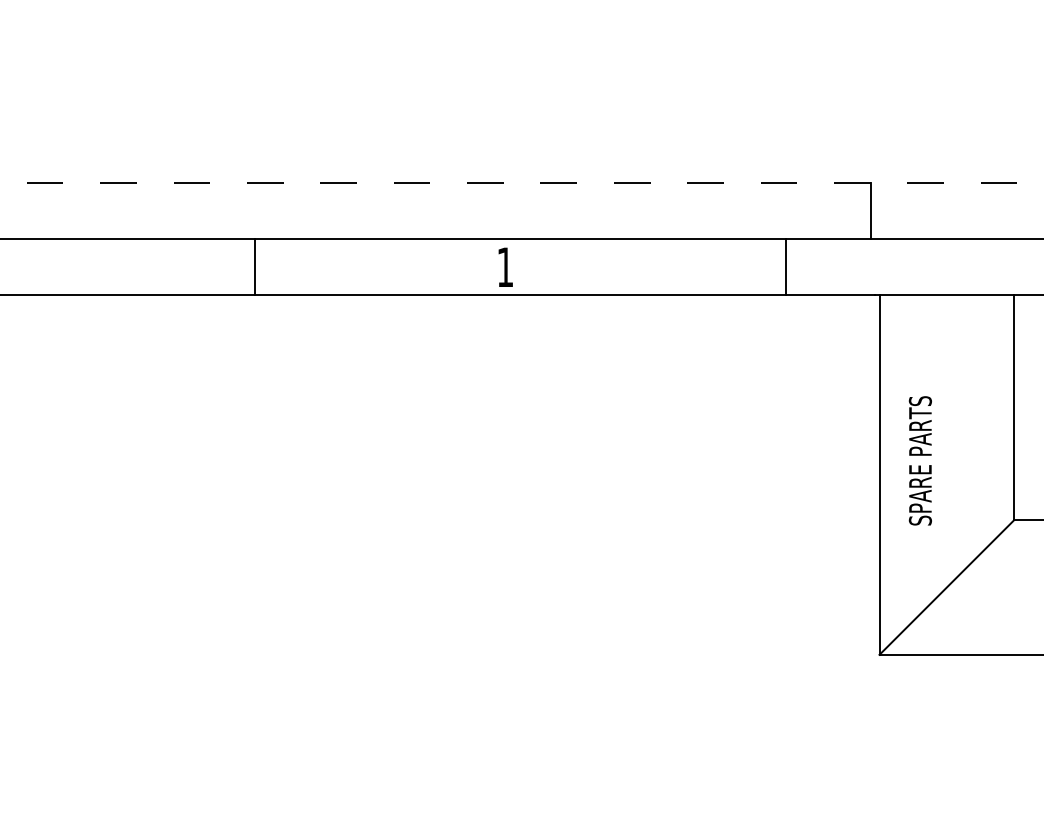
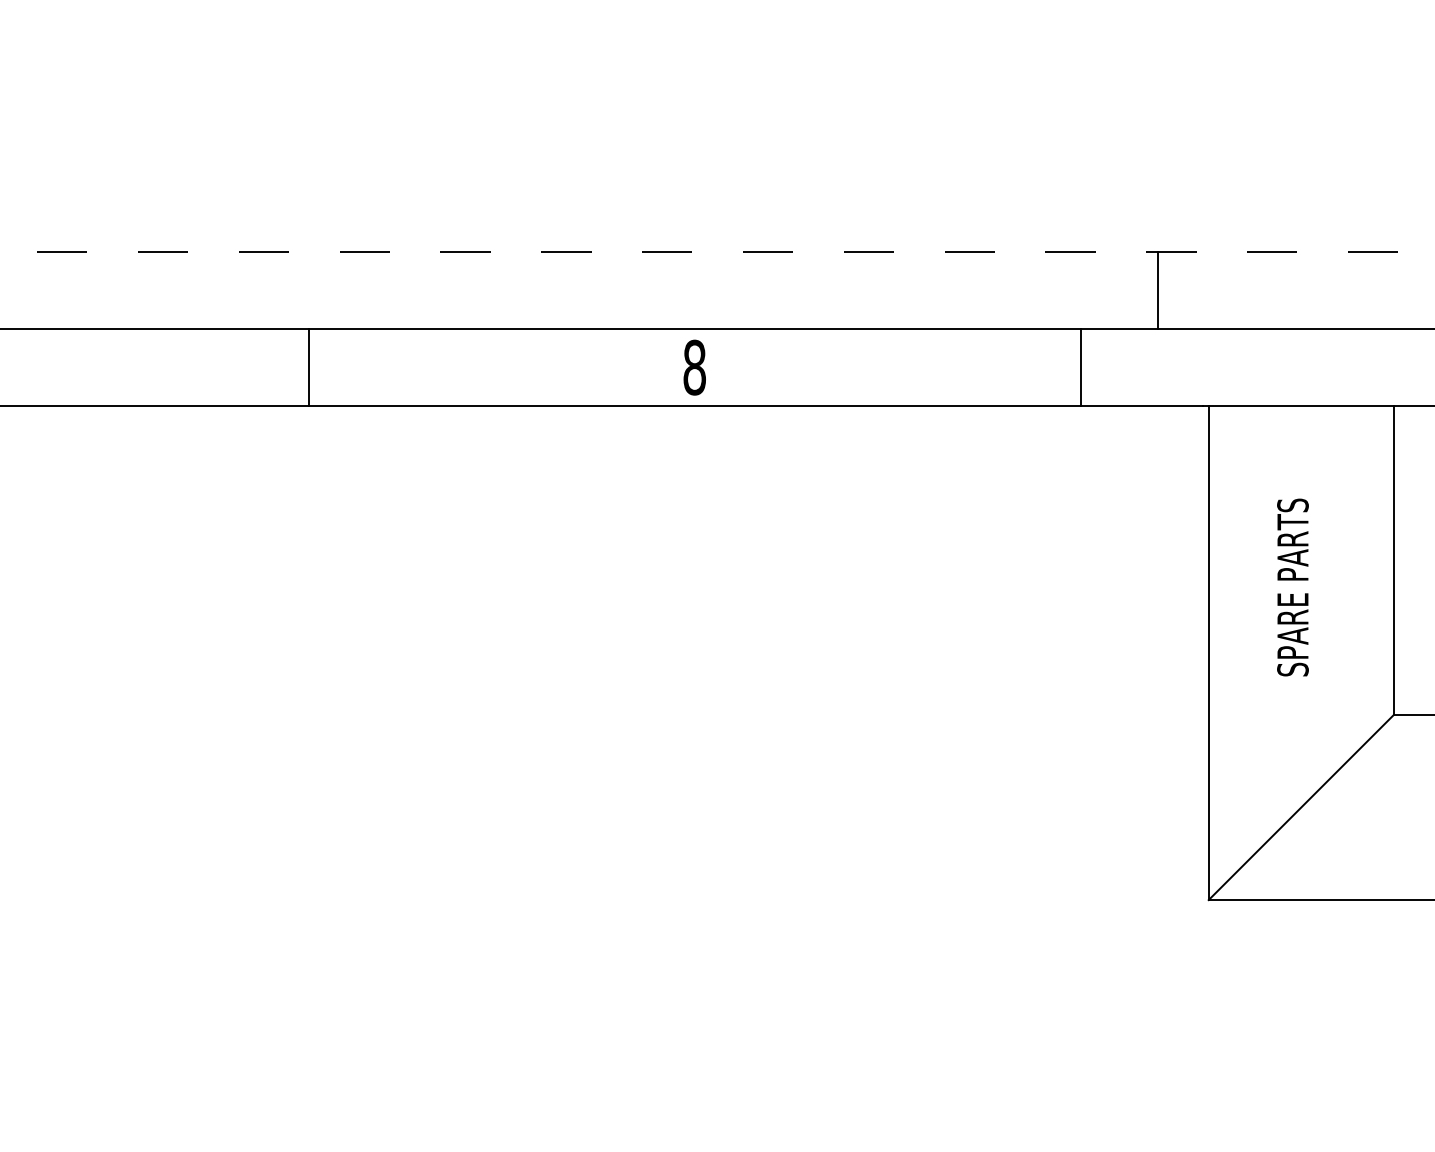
line: (870, 211) -> (1157, 290), moved
line: (254, 267) -> (309, 367), moved
text: (505, 267) -> (694, 367), 1 -> 8
text: (920, 460) -> (1292, 587), moved

